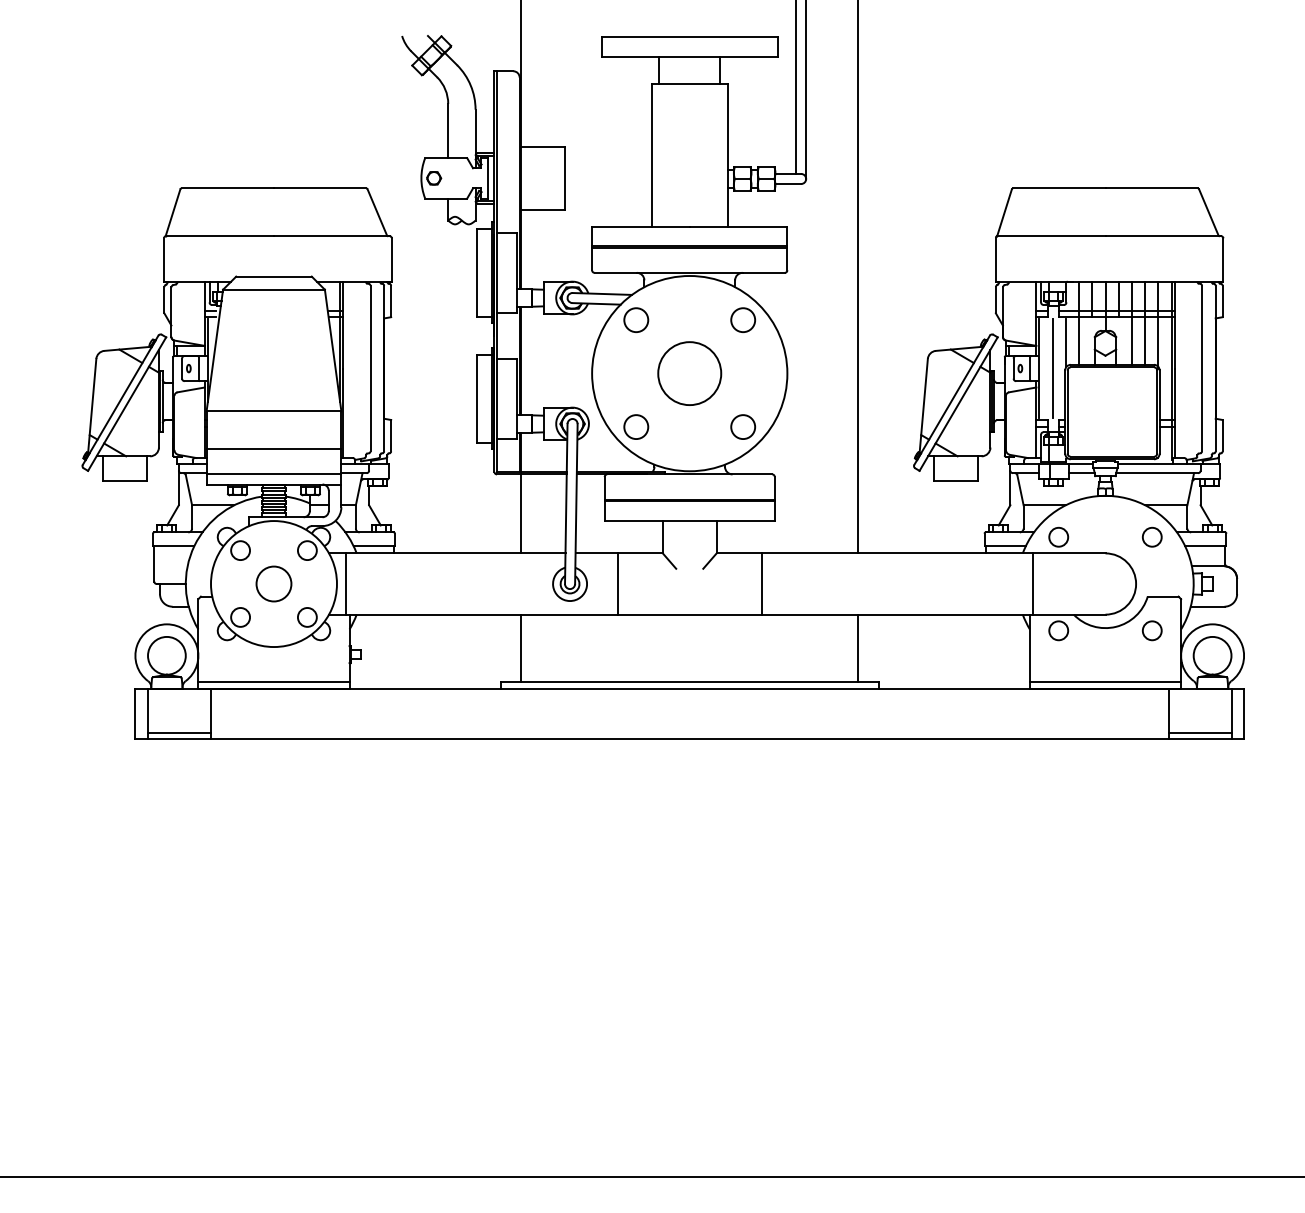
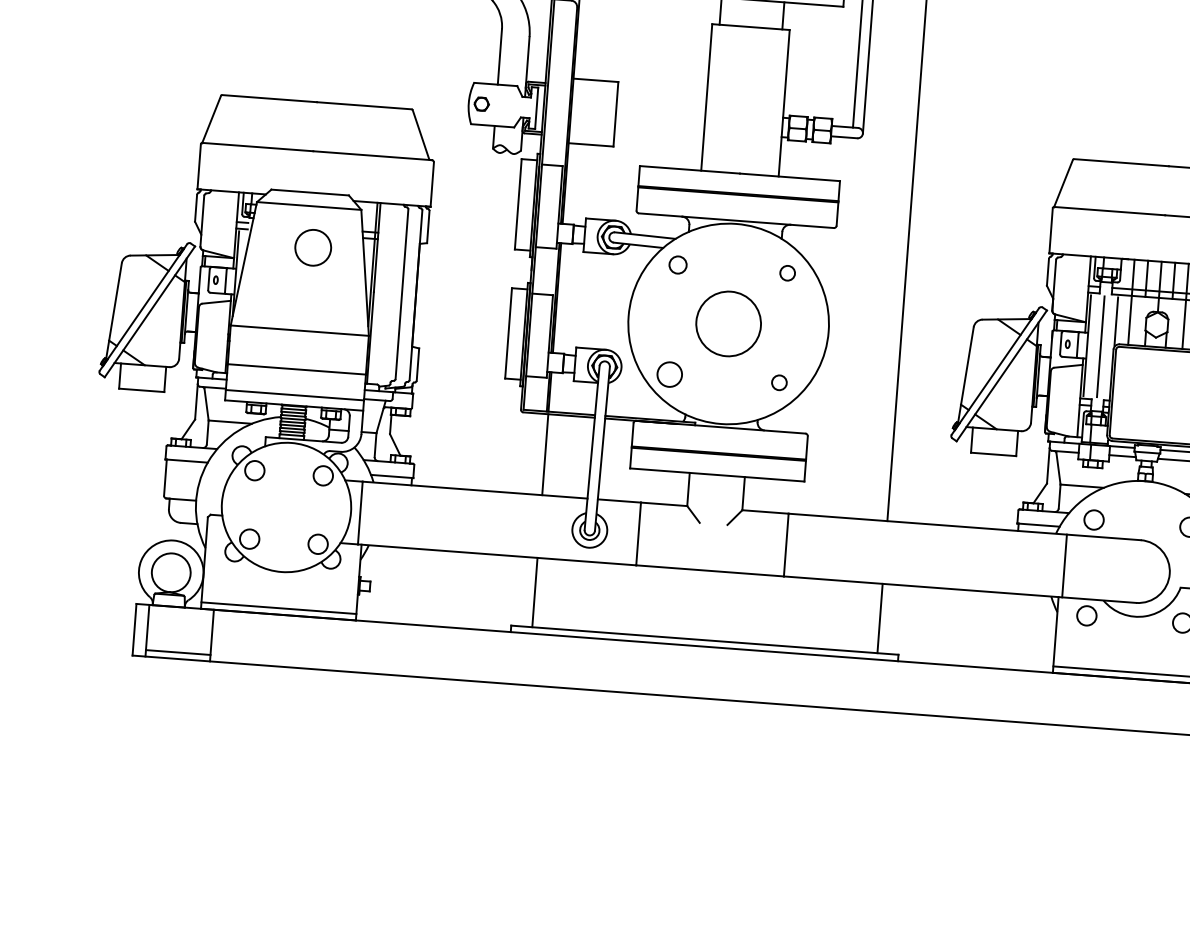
circle: (636, 319) -> (678, 264), size x0.7
circle: (743, 319) -> (787, 272), size x0.6
circle: (743, 426) -> (779, 382), size x0.6
circle: (273, 583) -> (312, 247), moved

